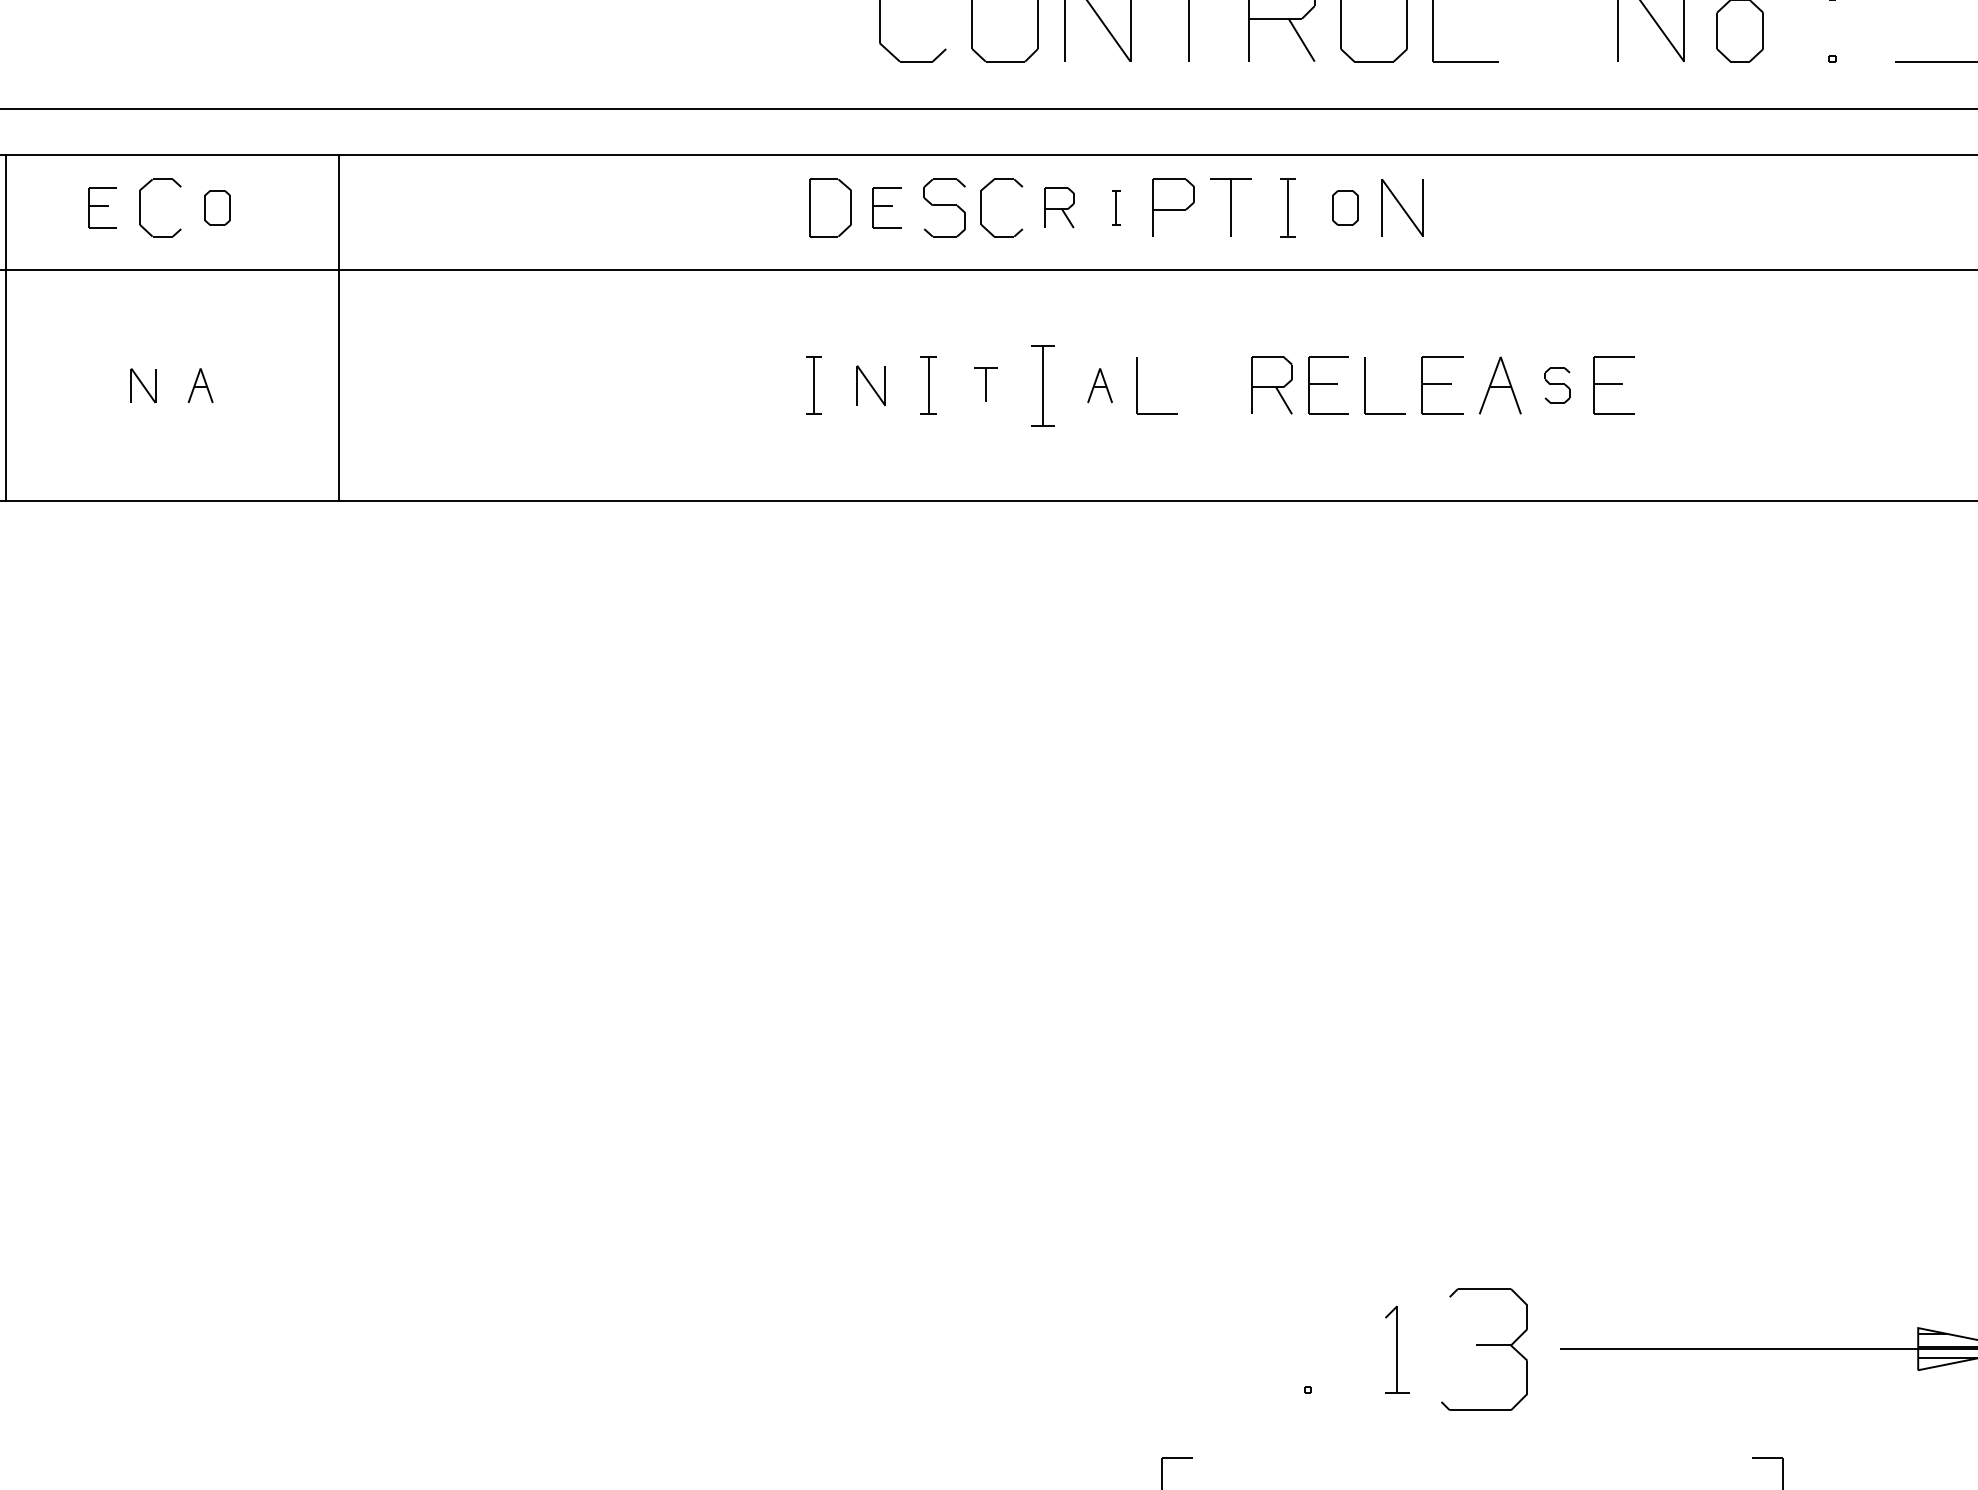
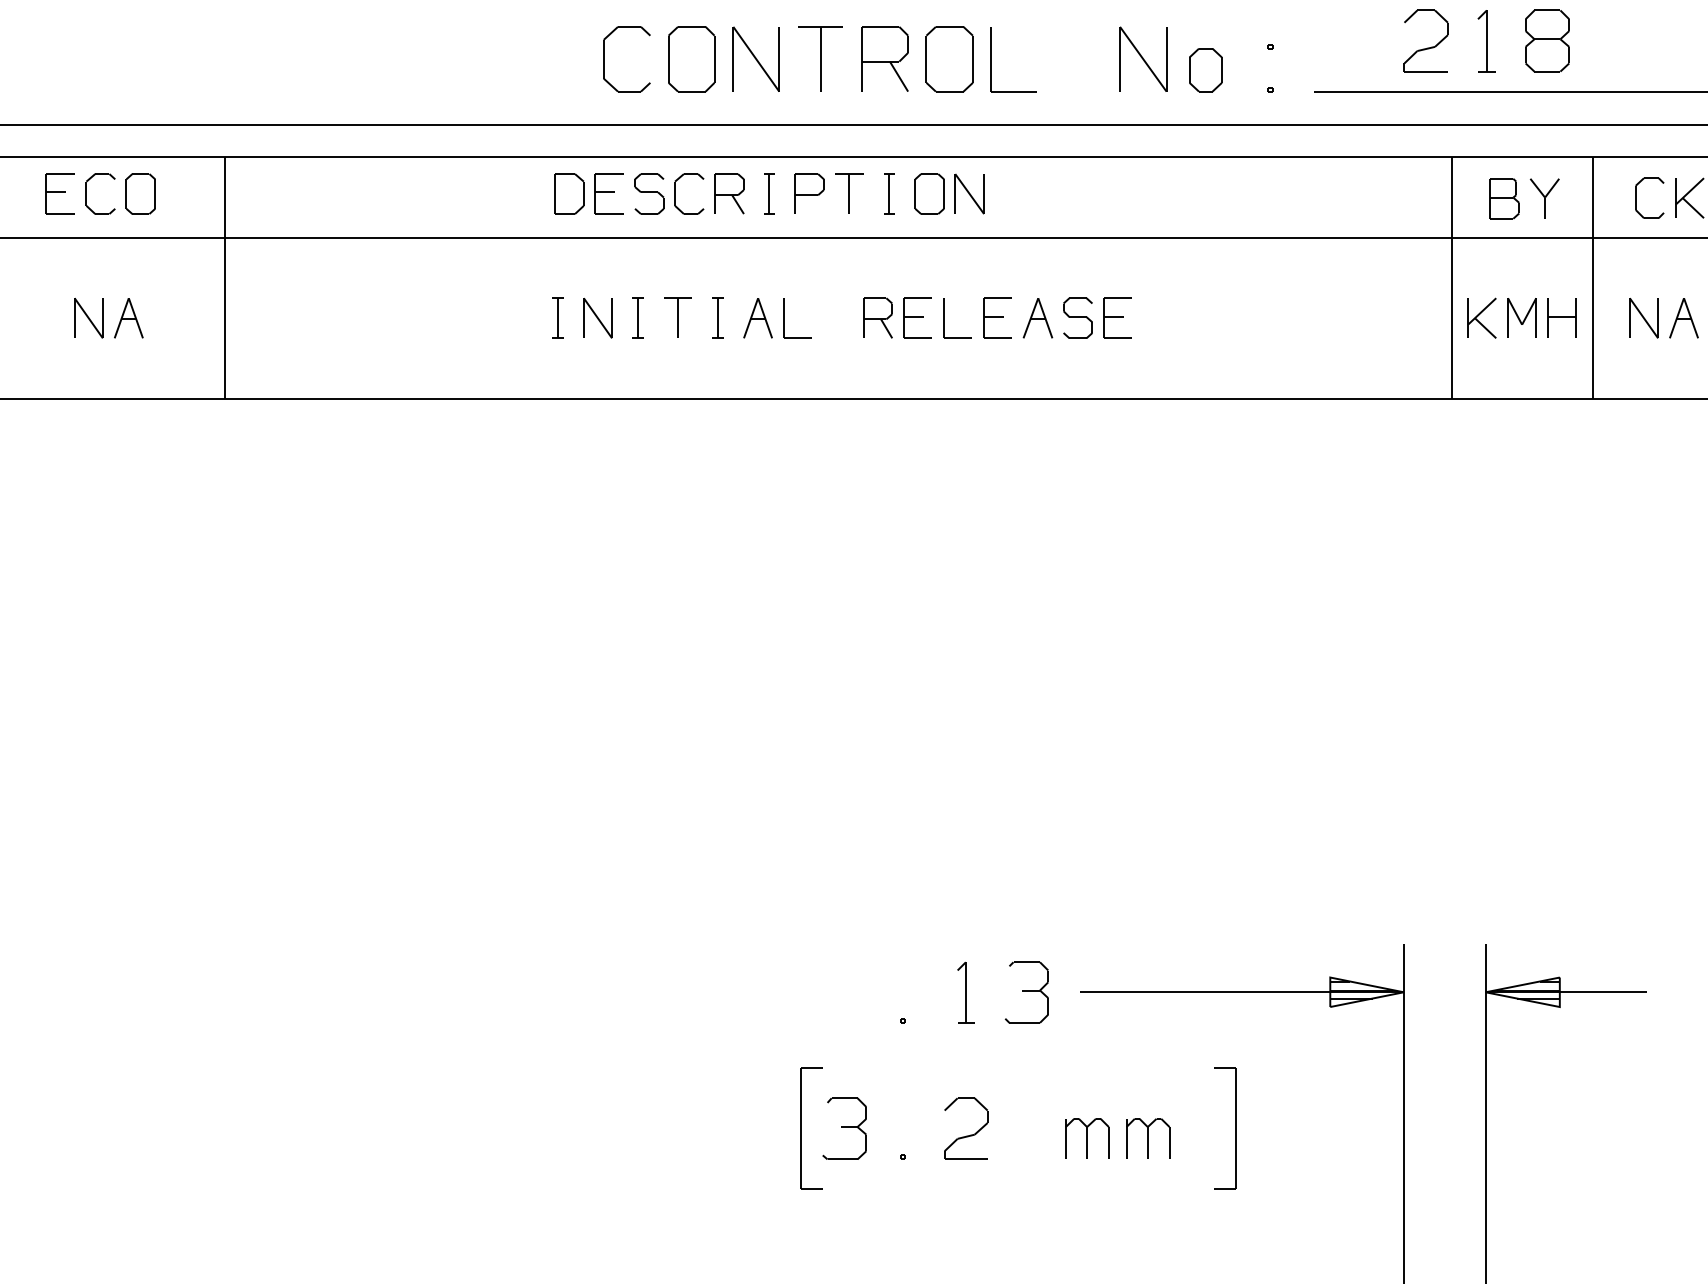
part: (101, 207) -> (59, 193), size x1.43
part: (217, 207) -> (140, 193), size x1.67
part: (886, 207) -> (608, 193), size x1.43
part: (1059, 207) -> (729, 193), size x1.43
part: (1116, 207) -> (769, 193), size x1.67
part: (1345, 207) -> (929, 193), size x1.67
part: (984, 384) -> (677, 317), size x1.67
part: (1042, 384) -> (717, 317), size x0.71
part: (1556, 384) -> (1077, 317), size x1.67
part: (142, 385) -> (88, 318), size x1.67
part: (200, 385) -> (128, 318), size x1.67
part: (870, 385) -> (597, 318), size x1.43
part: (1099, 385) -> (757, 318), size x1.67
part: (1483, 1349) -> (1026, 992), size x0.71

